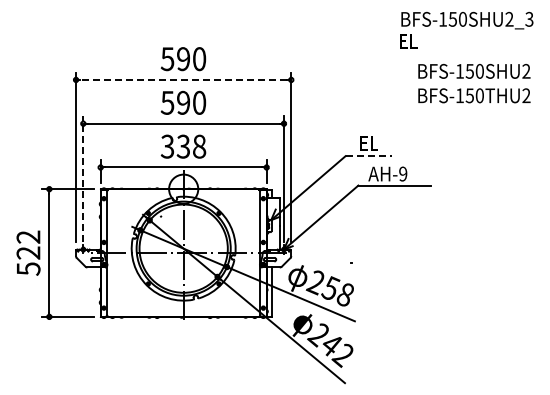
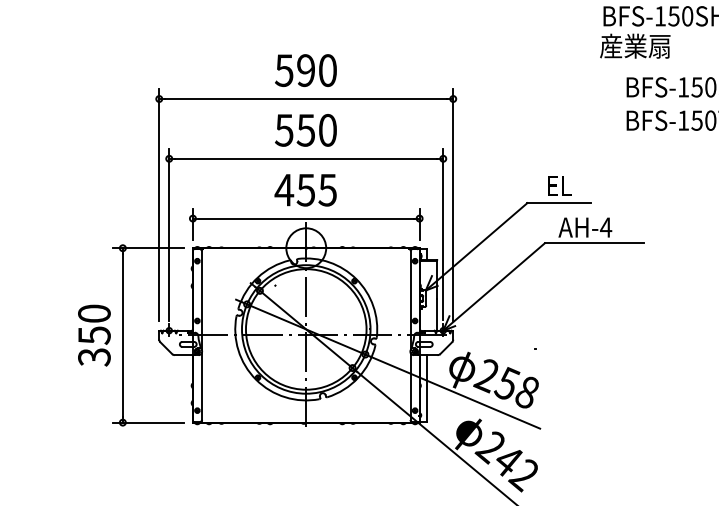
text: (424, 41) -> (635, 46), EL -> 産業扇
line: (183, 79) -> (306, 98), dashed -> solid
text: (183, 102) -> (306, 129), 590 -> 550
text: (183, 146) -> (306, 189), 338 -> 455
line: (369, 156) -> (560, 203), dashed -> solid
text: (402, 173) -> (605, 226), AH-9 -> AH-4
line: (83, 179) -> (169, 234), dashed -> solid
text: (28, 252) -> (94, 334), 522 -> 350

